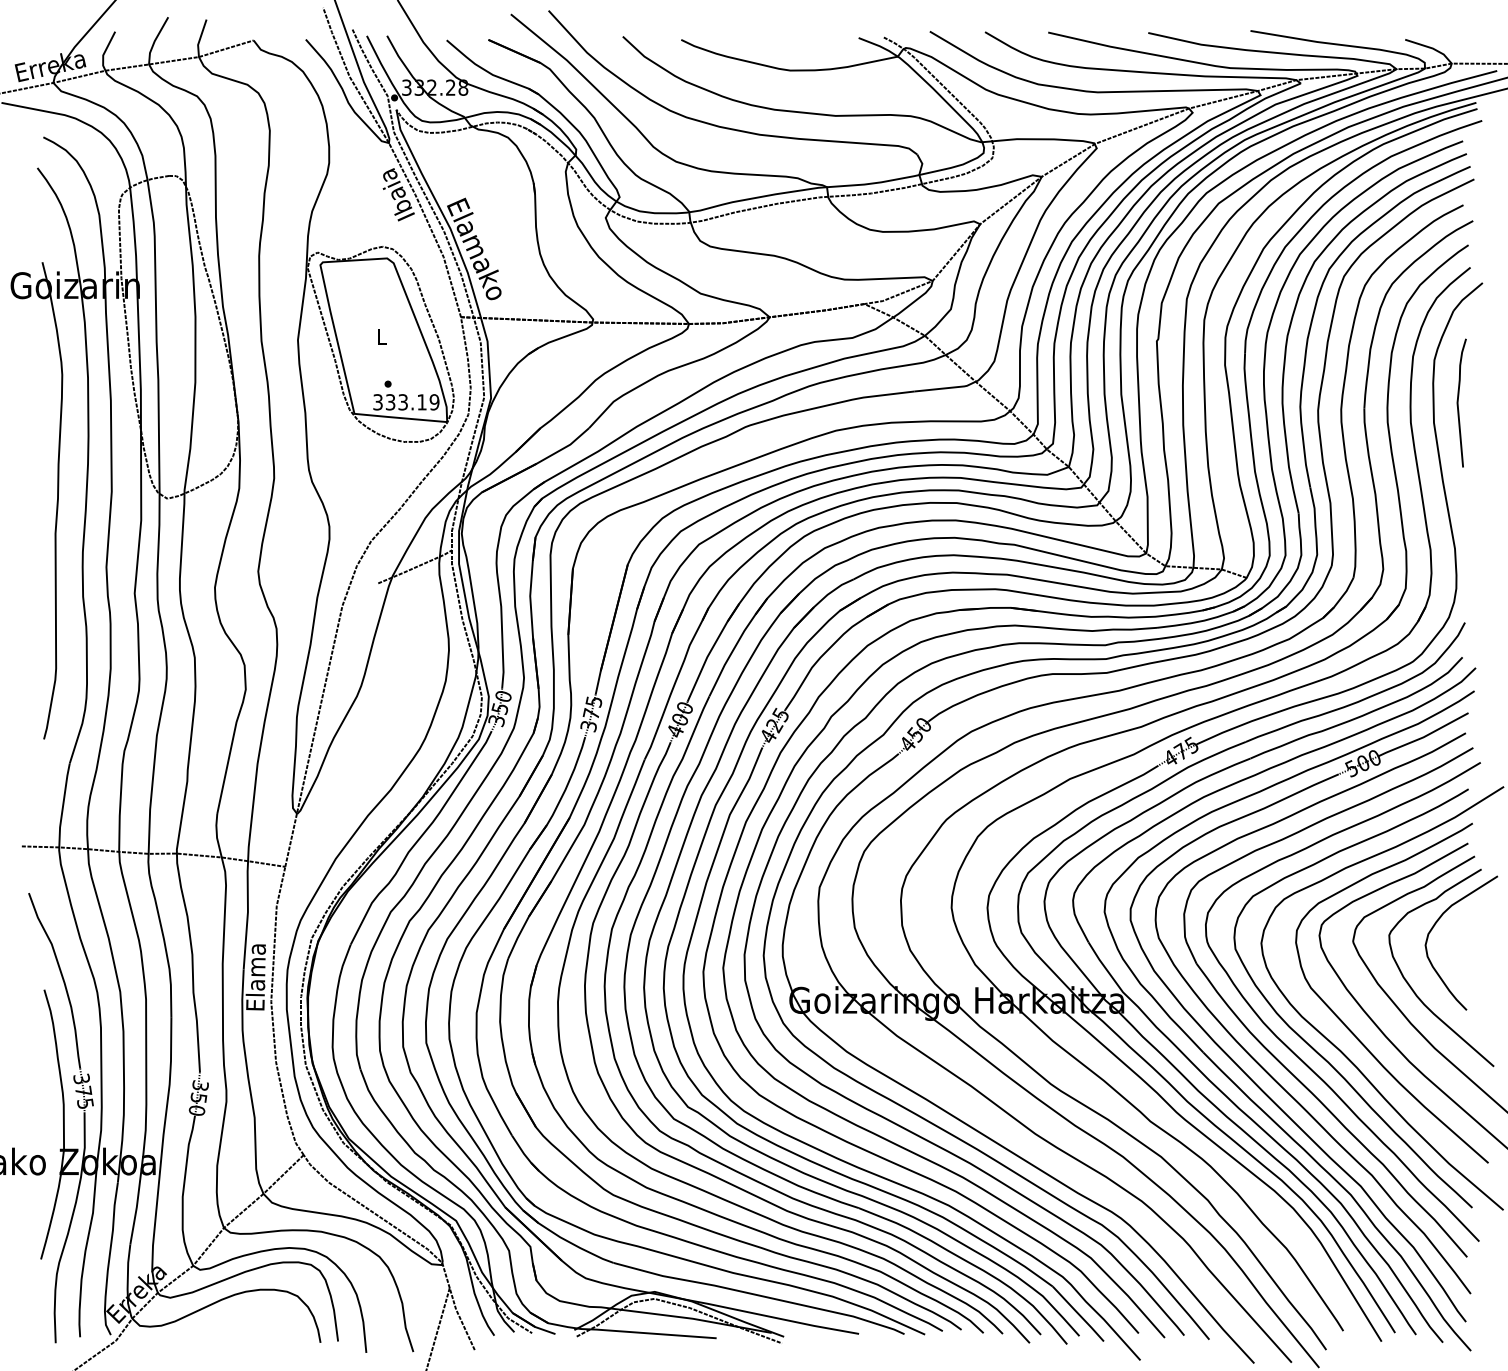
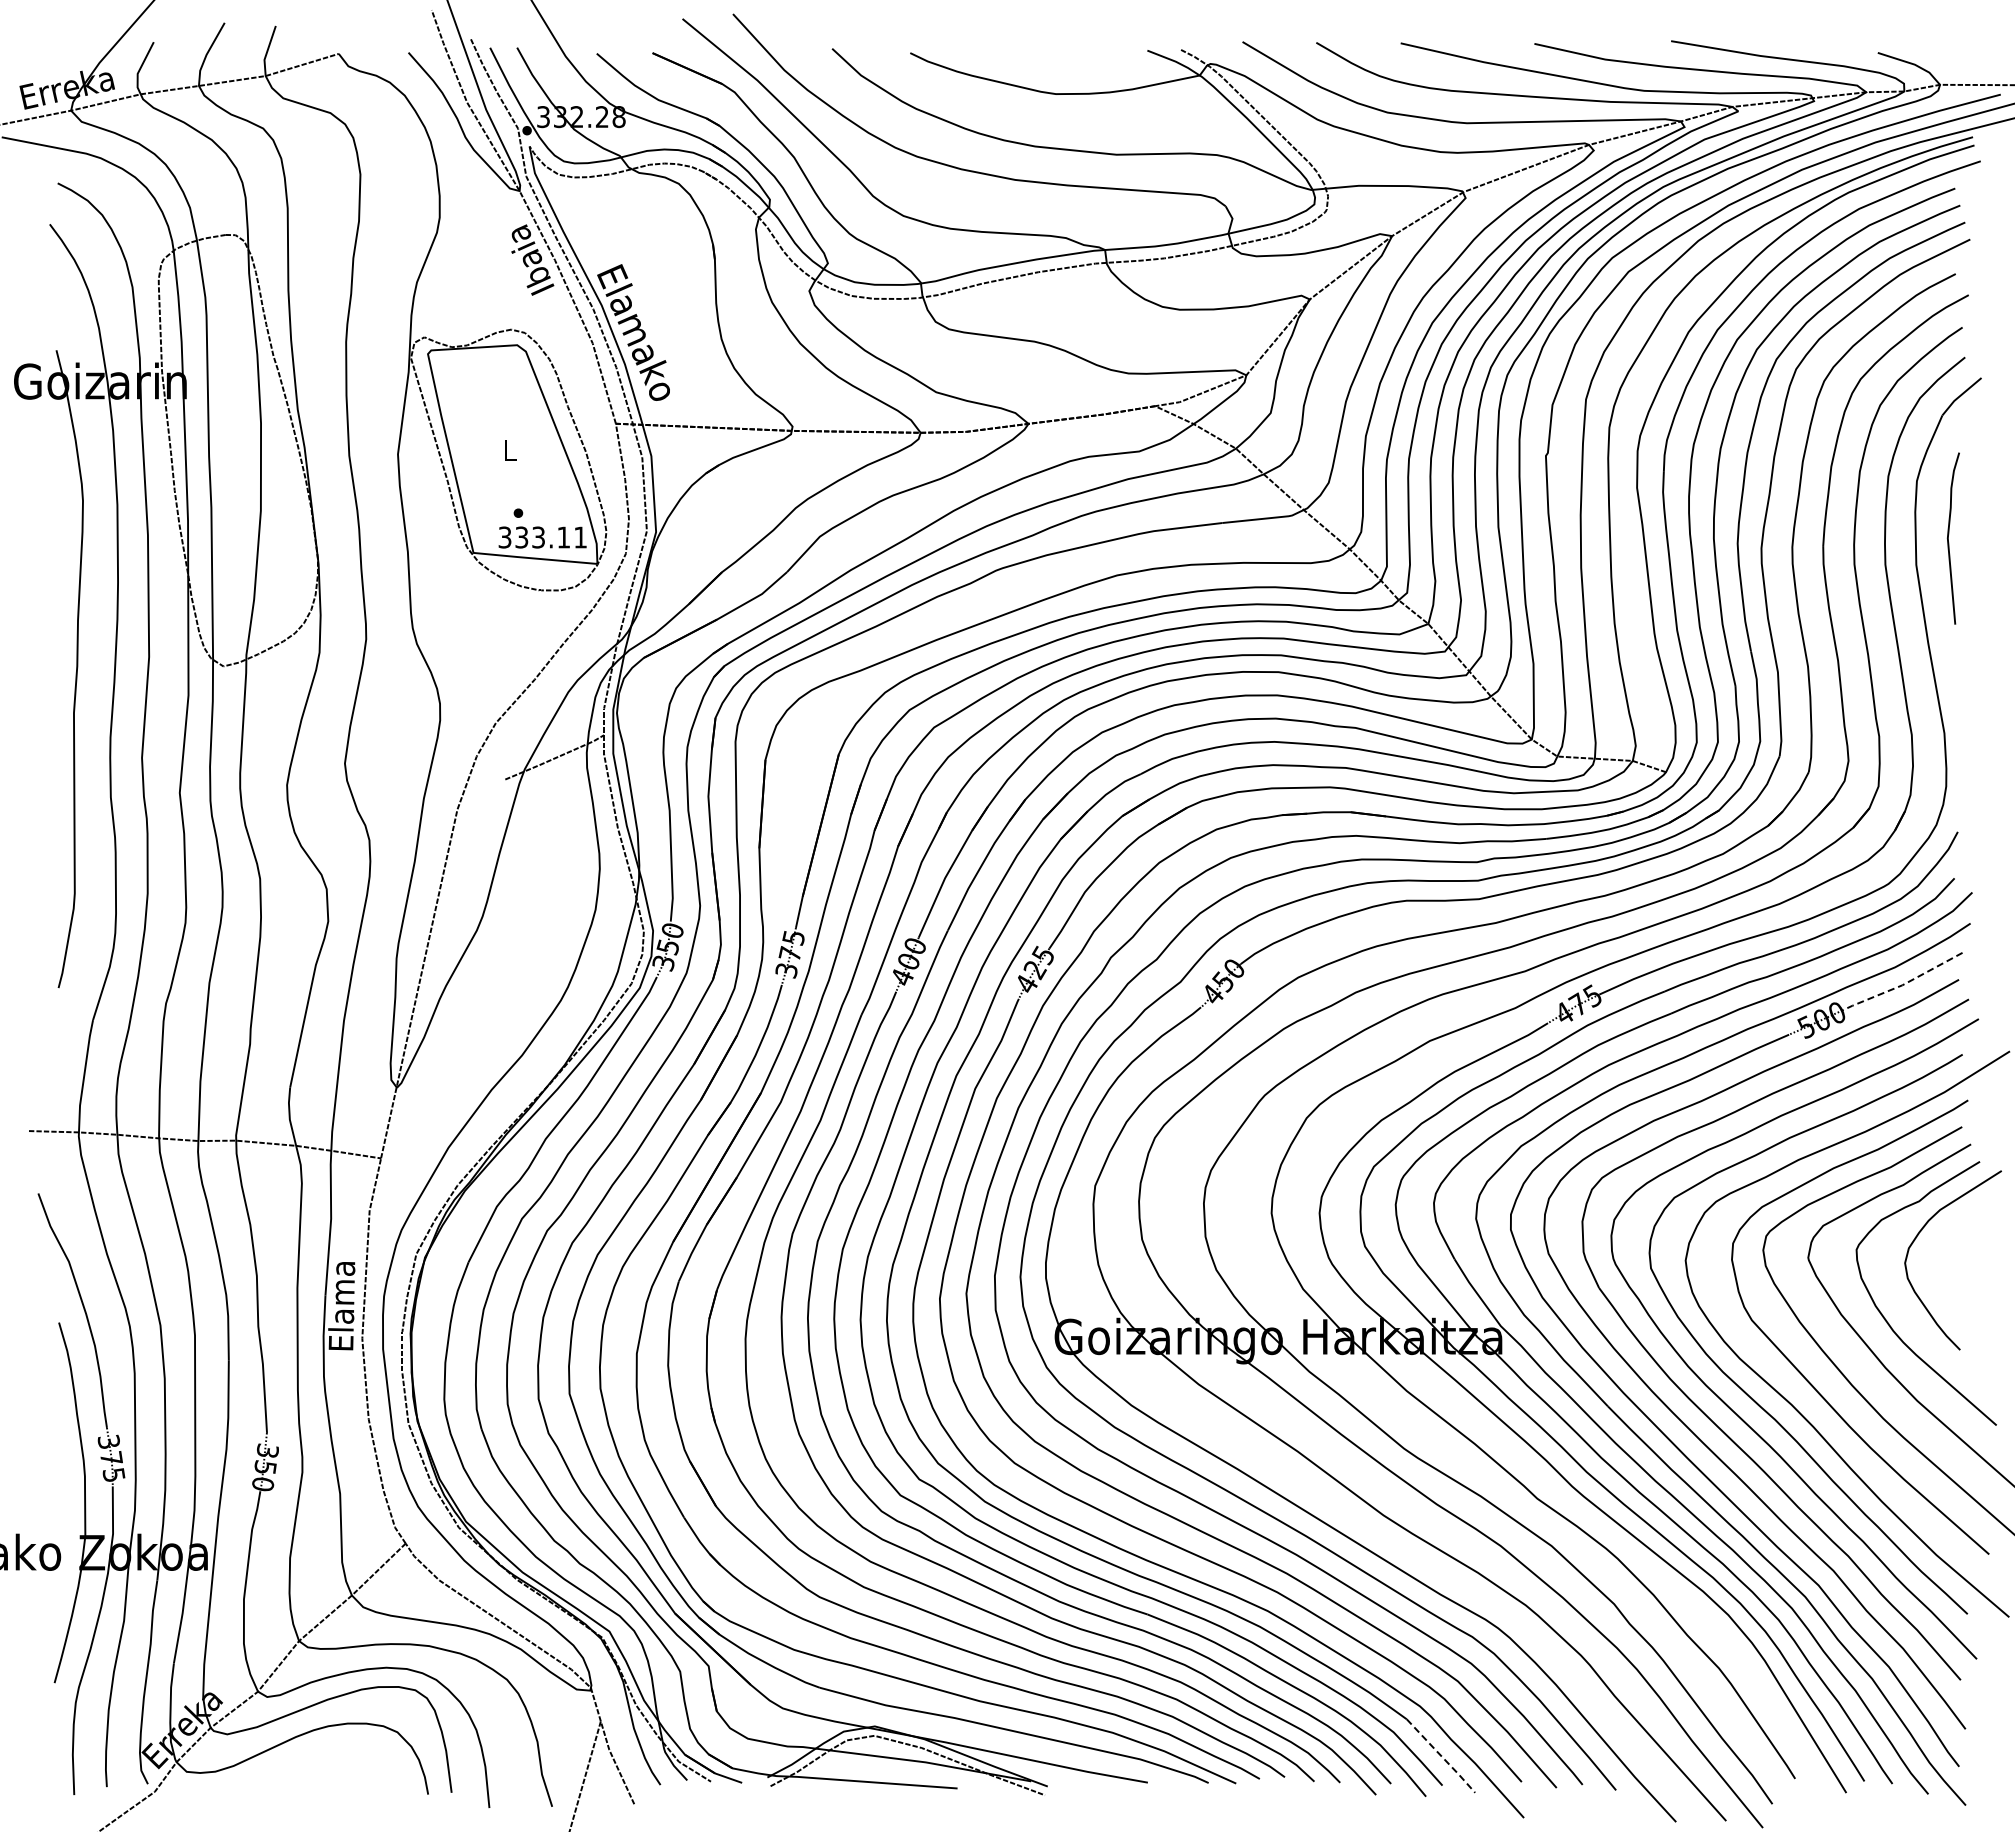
text: (434, 402) -> (580, 537), 333.19 -> 333.11
line: (1423, 737) -> (1902, 985), solid -> dashed
line: (1078, 1314) -> (1441, 1756), solid -> dashed

